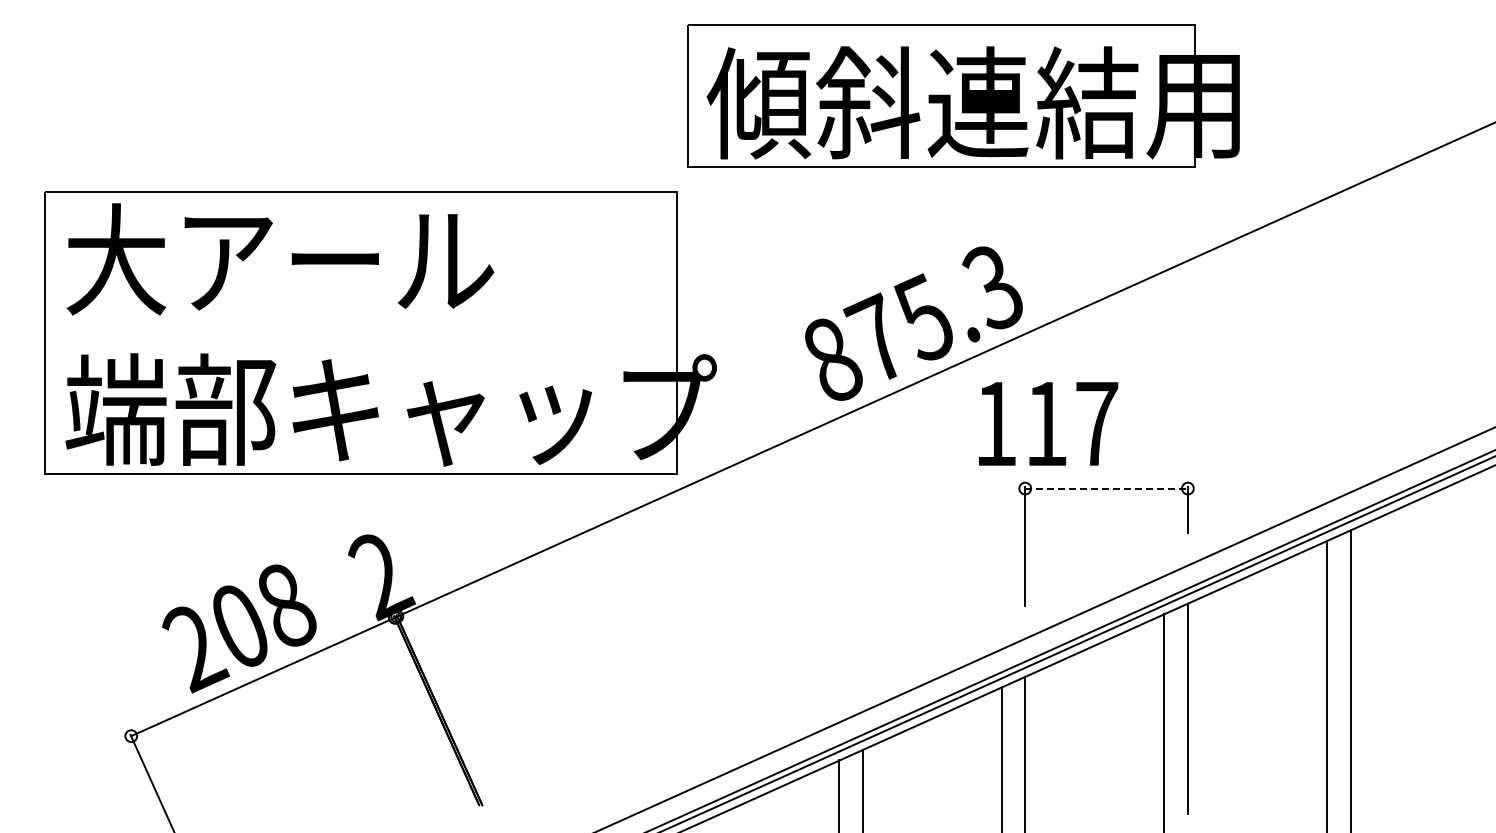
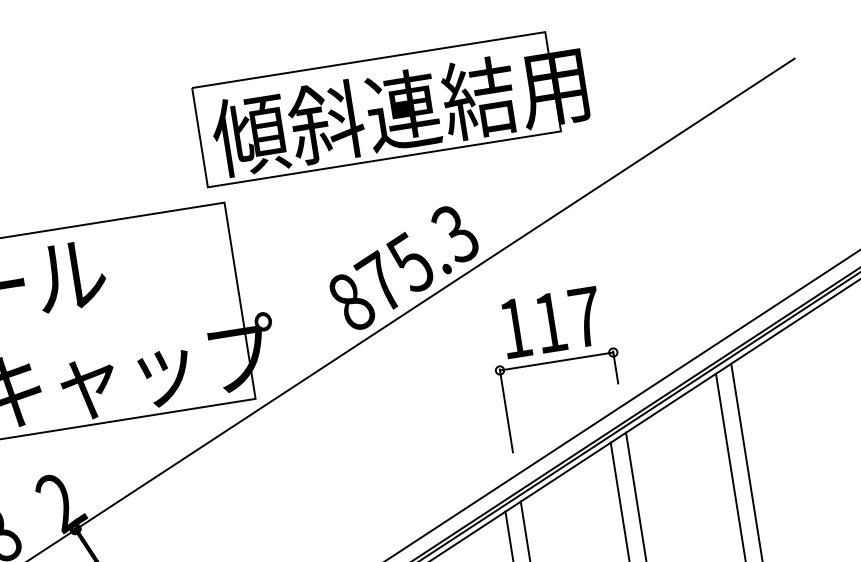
part: (963, 95) -> (392, 106), moved
text: (1048, 423) -> (551, 322), moved
line: (1107, 488) -> (557, 361), dashed -> solid

